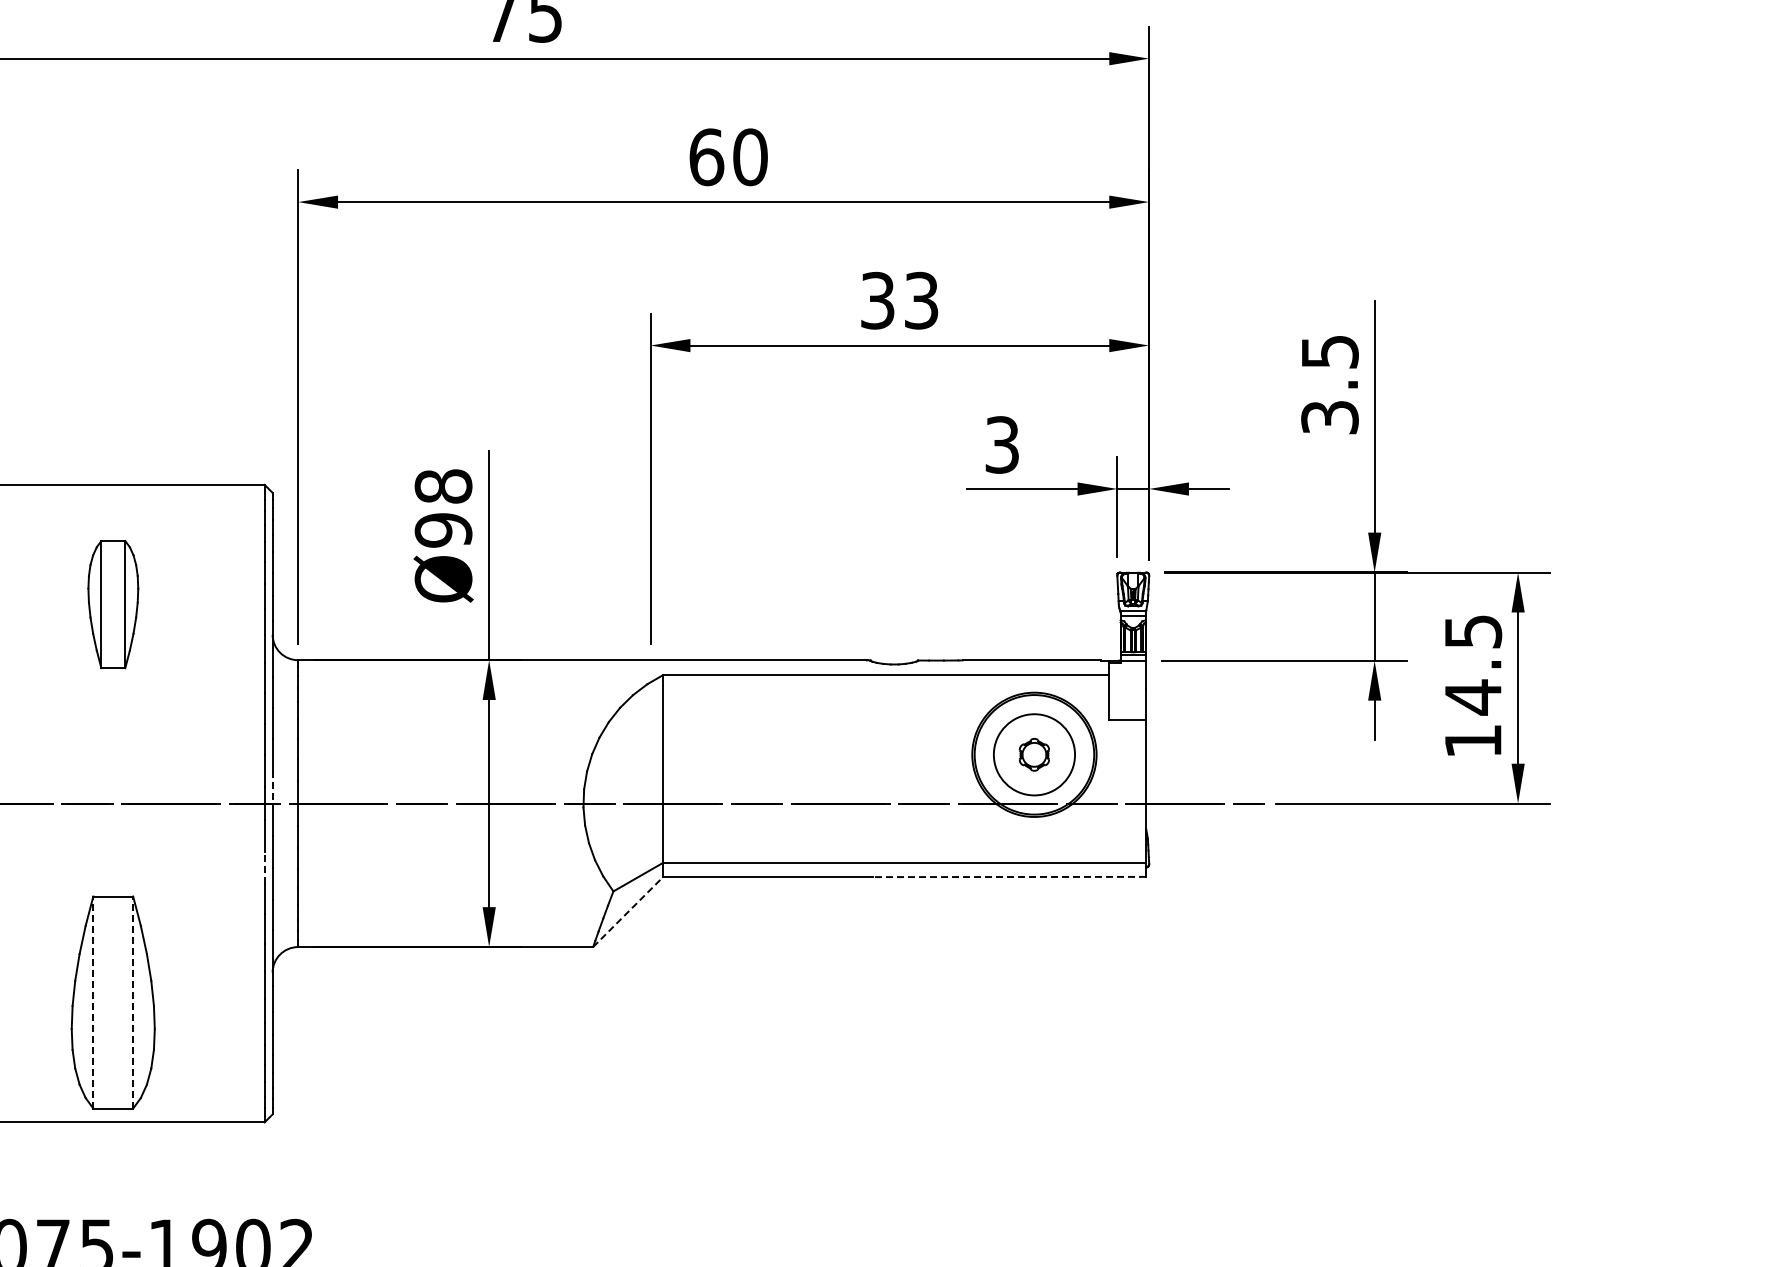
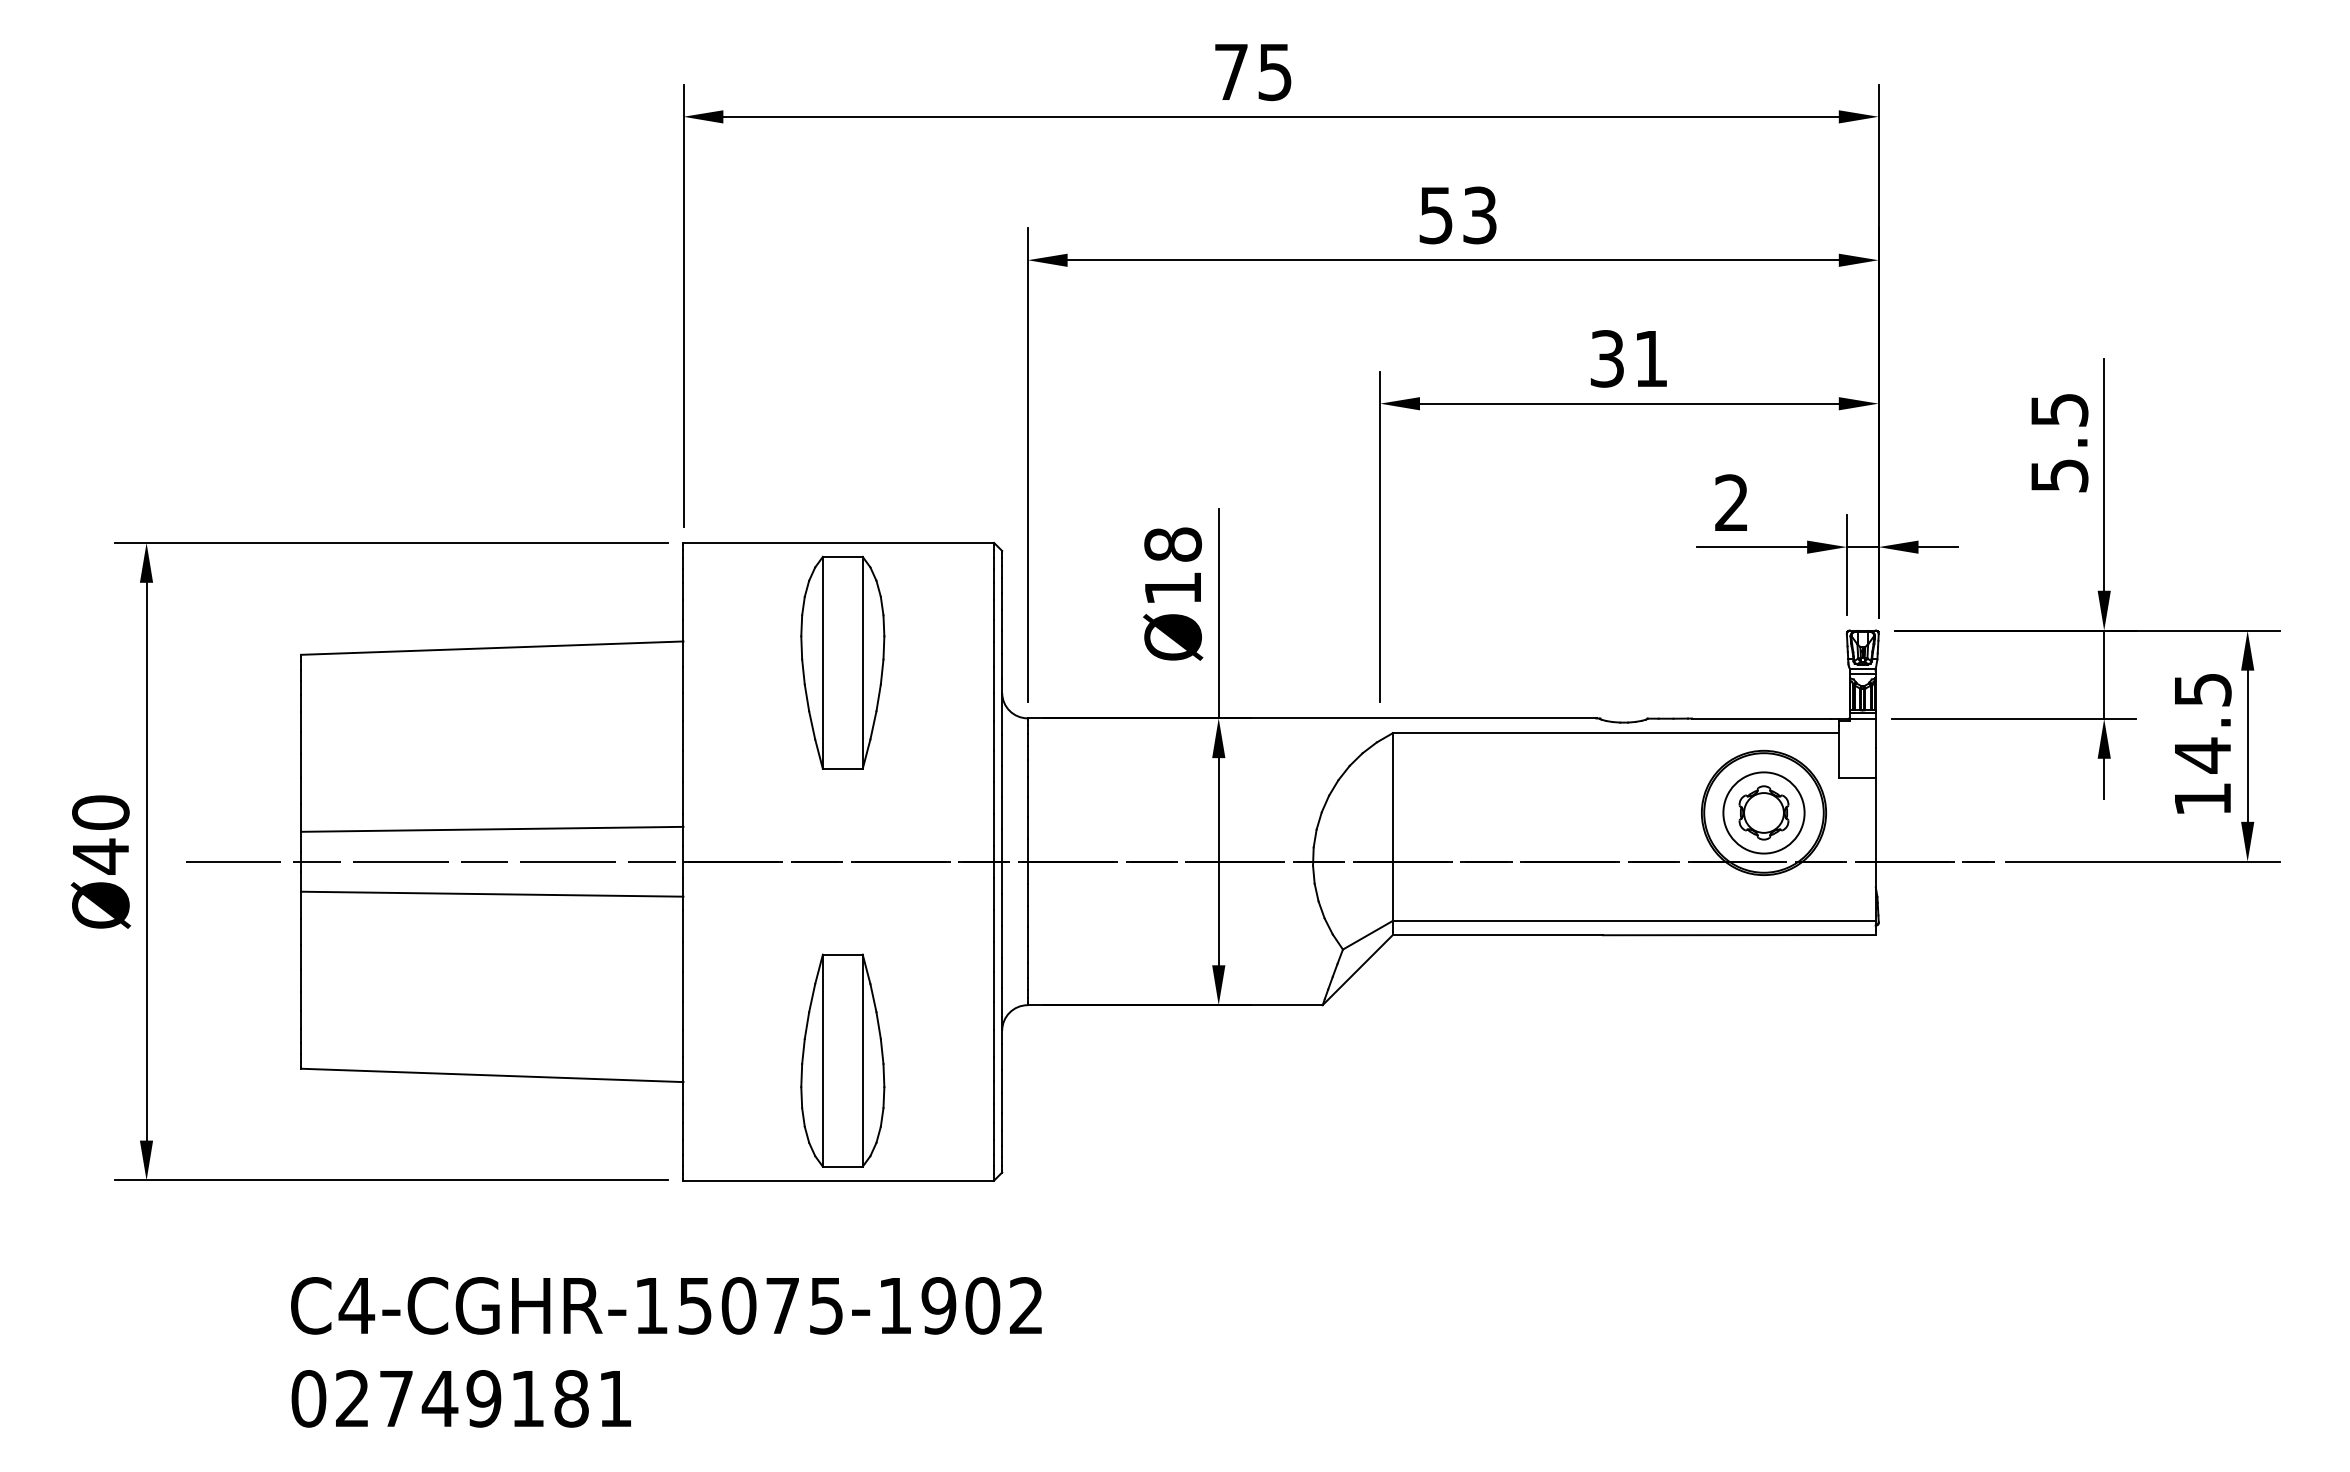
text: (728, 157) -> (1458, 215), 60 -> 53
text: (920, 300) -> (1650, 358), 33 -> 31
text: (1328, 417) -> (2058, 475), 3.5 -> 5.5
text: (1001, 444) -> (1731, 502), 3 -> 2
text: (442, 530) -> (1172, 588), Ø98 -> Ø18
part: (112, 604) -> (842, 662), size x1.67
part: (1033, 754) -> (1763, 812), size x1.67
line: (272, 788) -> (1002, 846), dashed -> solid
line: (264, 867) -> (994, 925), dashed -> solid
line: (1008, 877) -> (1738, 935), dashed -> solid
line: (628, 911) -> (1358, 969), dashed -> solid
line: (92, 1002) -> (822, 1060), dashed -> solid
line: (132, 1002) -> (862, 1060), dashed -> solid

